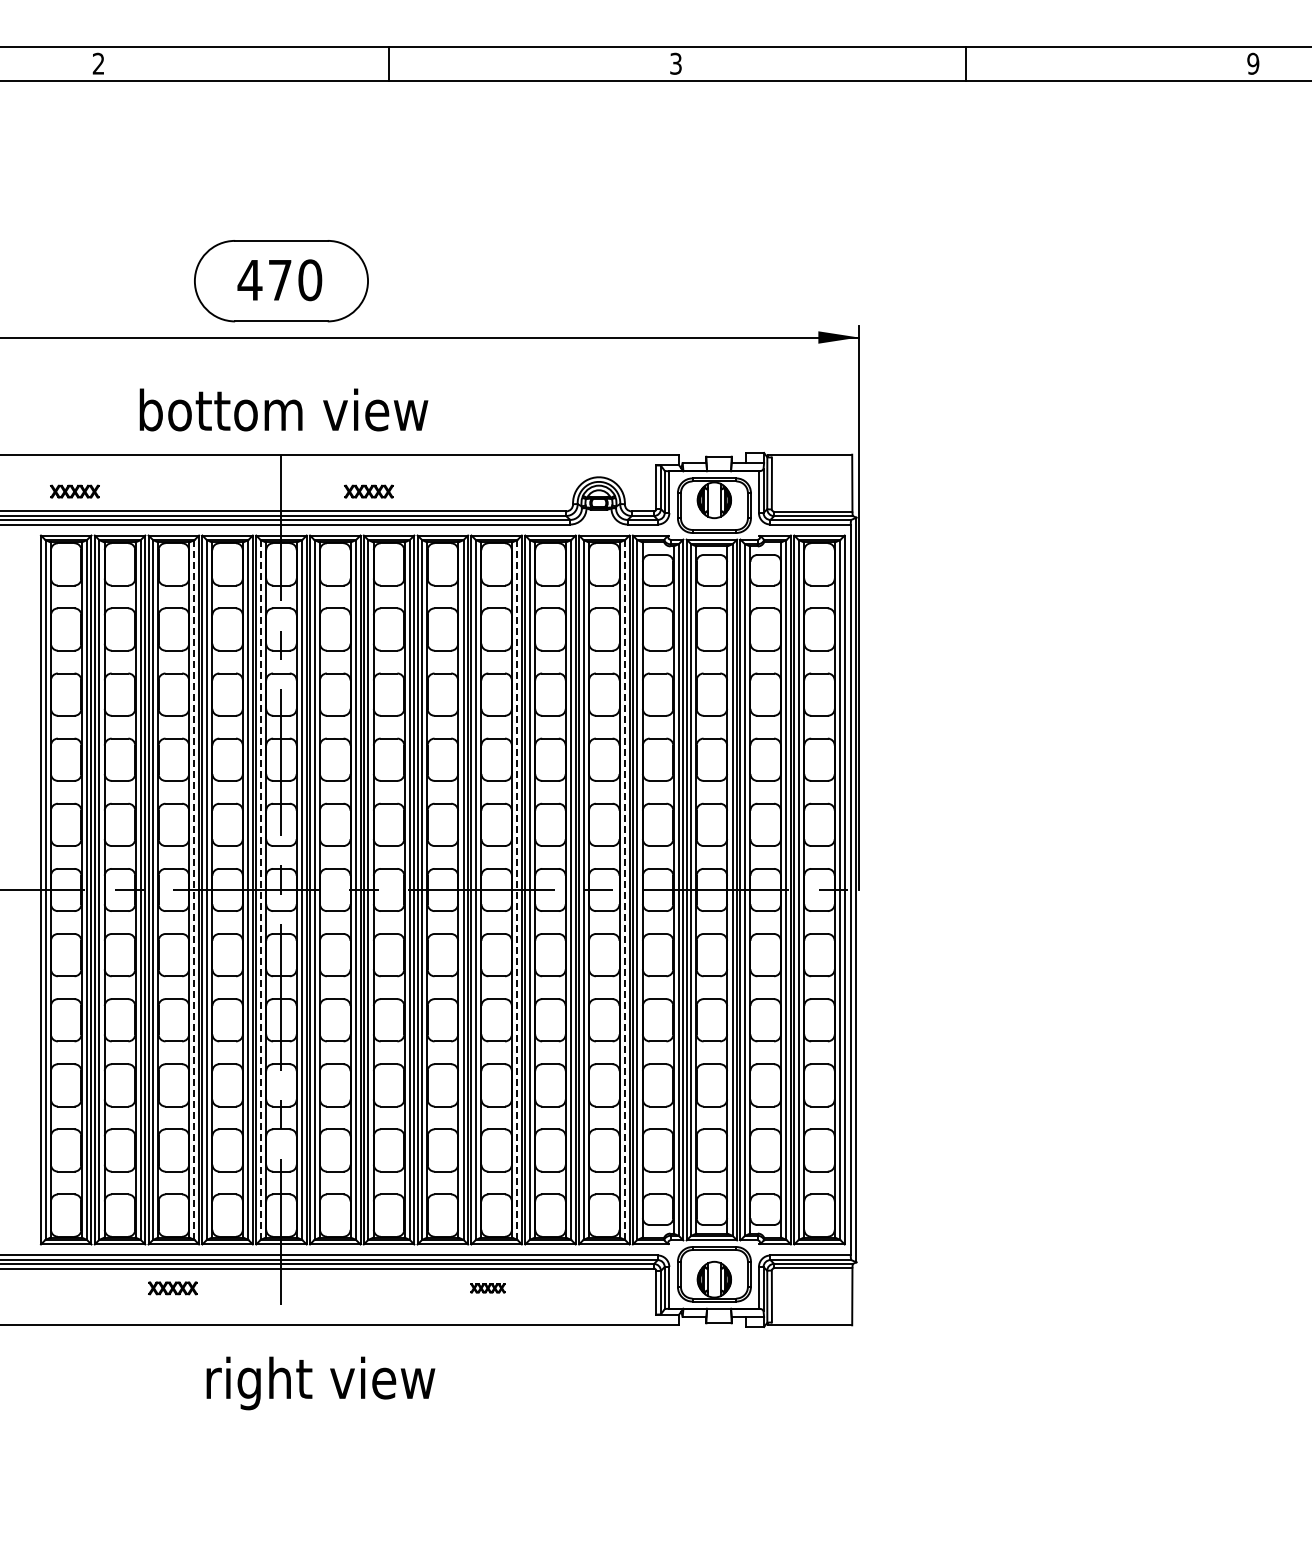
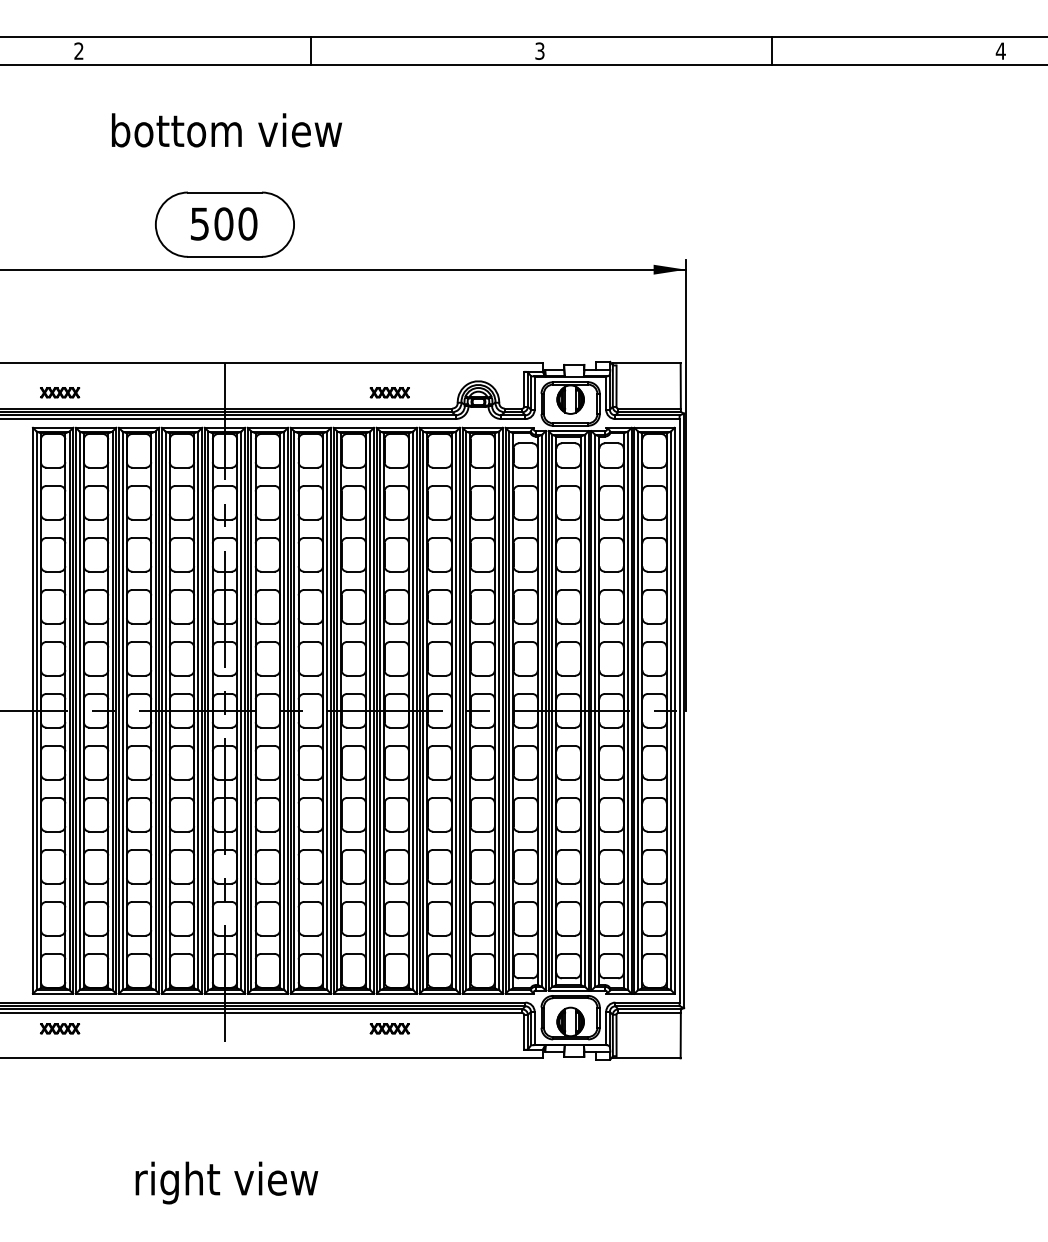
text: (1252, 63) -> (1000, 50), 9 -> 4
text: (264, 280) -> (211, 224), 470 -> 500
text: (283, 409) -> (226, 129), moved
part: (368, 491) -> (389, 392), moved
line: (194, 890) -> (155, 711), dashed -> solid
line: (260, 890) -> (208, 711), dashed -> solid
line: (517, 890) -> (413, 711), dashed -> solid
line: (624, 890) -> (498, 711), dashed -> solid
part: (172, 1288) -> (59, 1028), moved
part: (487, 1288) -> (389, 1028), size x1.43
text: (320, 1383) -> (226, 1183), moved

